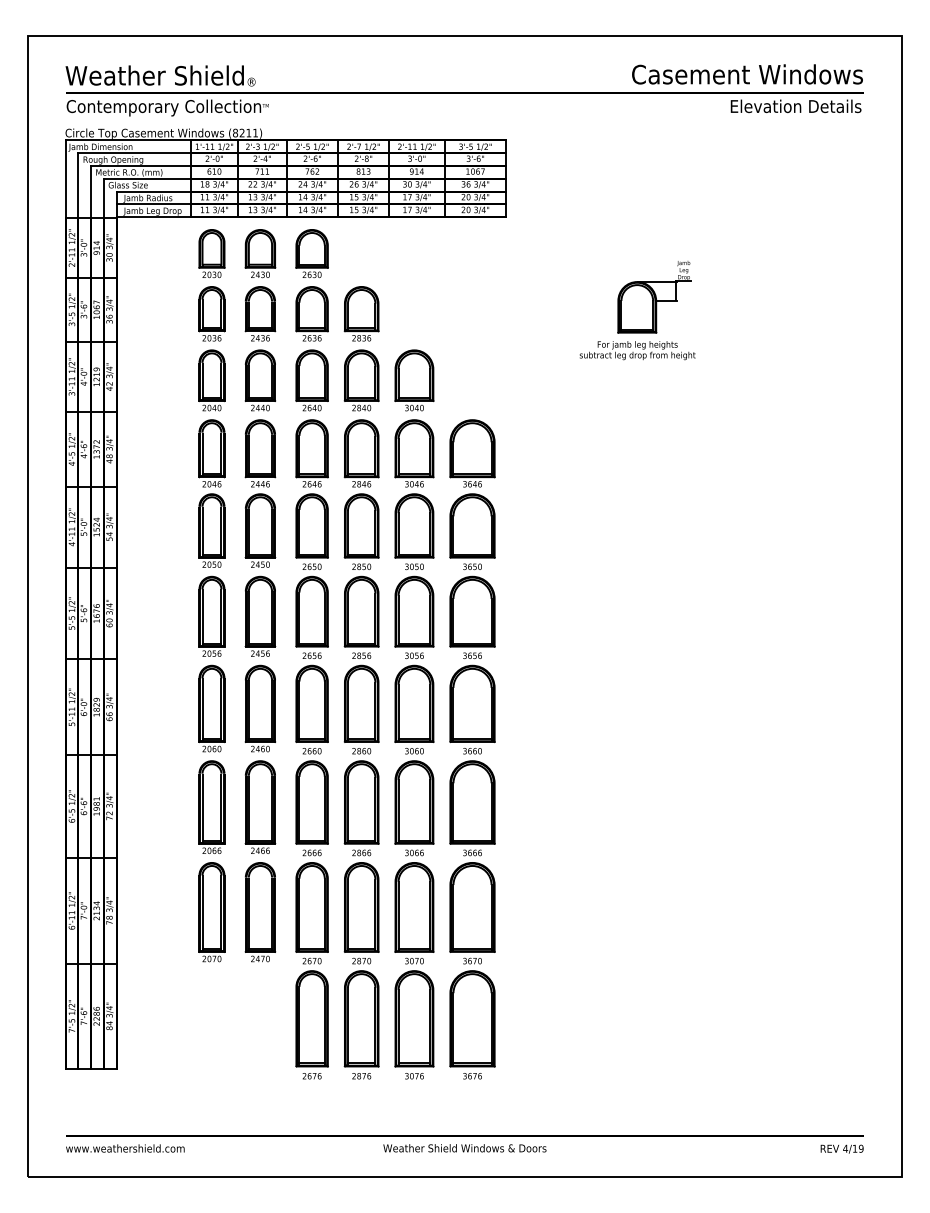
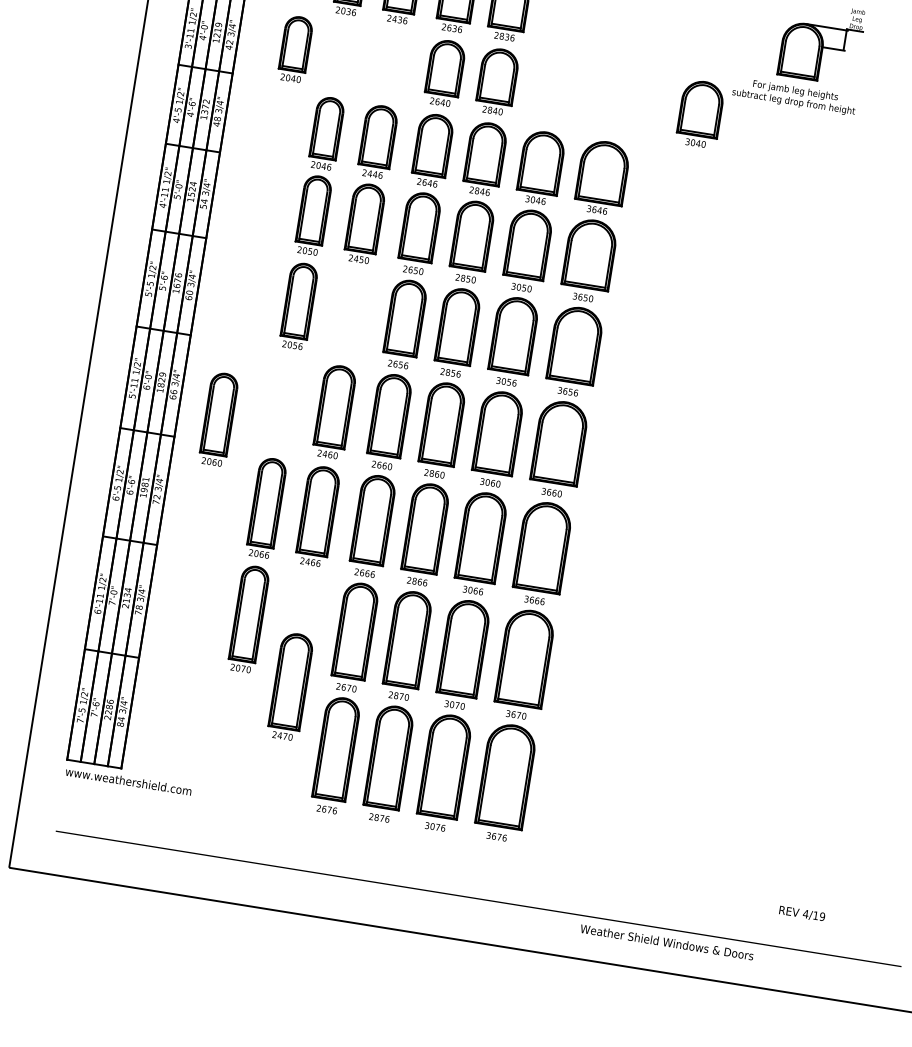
part: (211, 380) -> (294, 49), moved
part: (260, 380) -> (390, 64), removed
part: (414, 380) -> (700, 114), moved
part: (260, 615) -> (350, 313), removed
part: (211, 708) -> (218, 419), moved
part: (260, 912) -> (290, 686), moved
text: (125, 1148) -> (128, 781), moved
text: (464, 1148) -> (666, 942), moved
text: (841, 1148) -> (801, 913), moved

